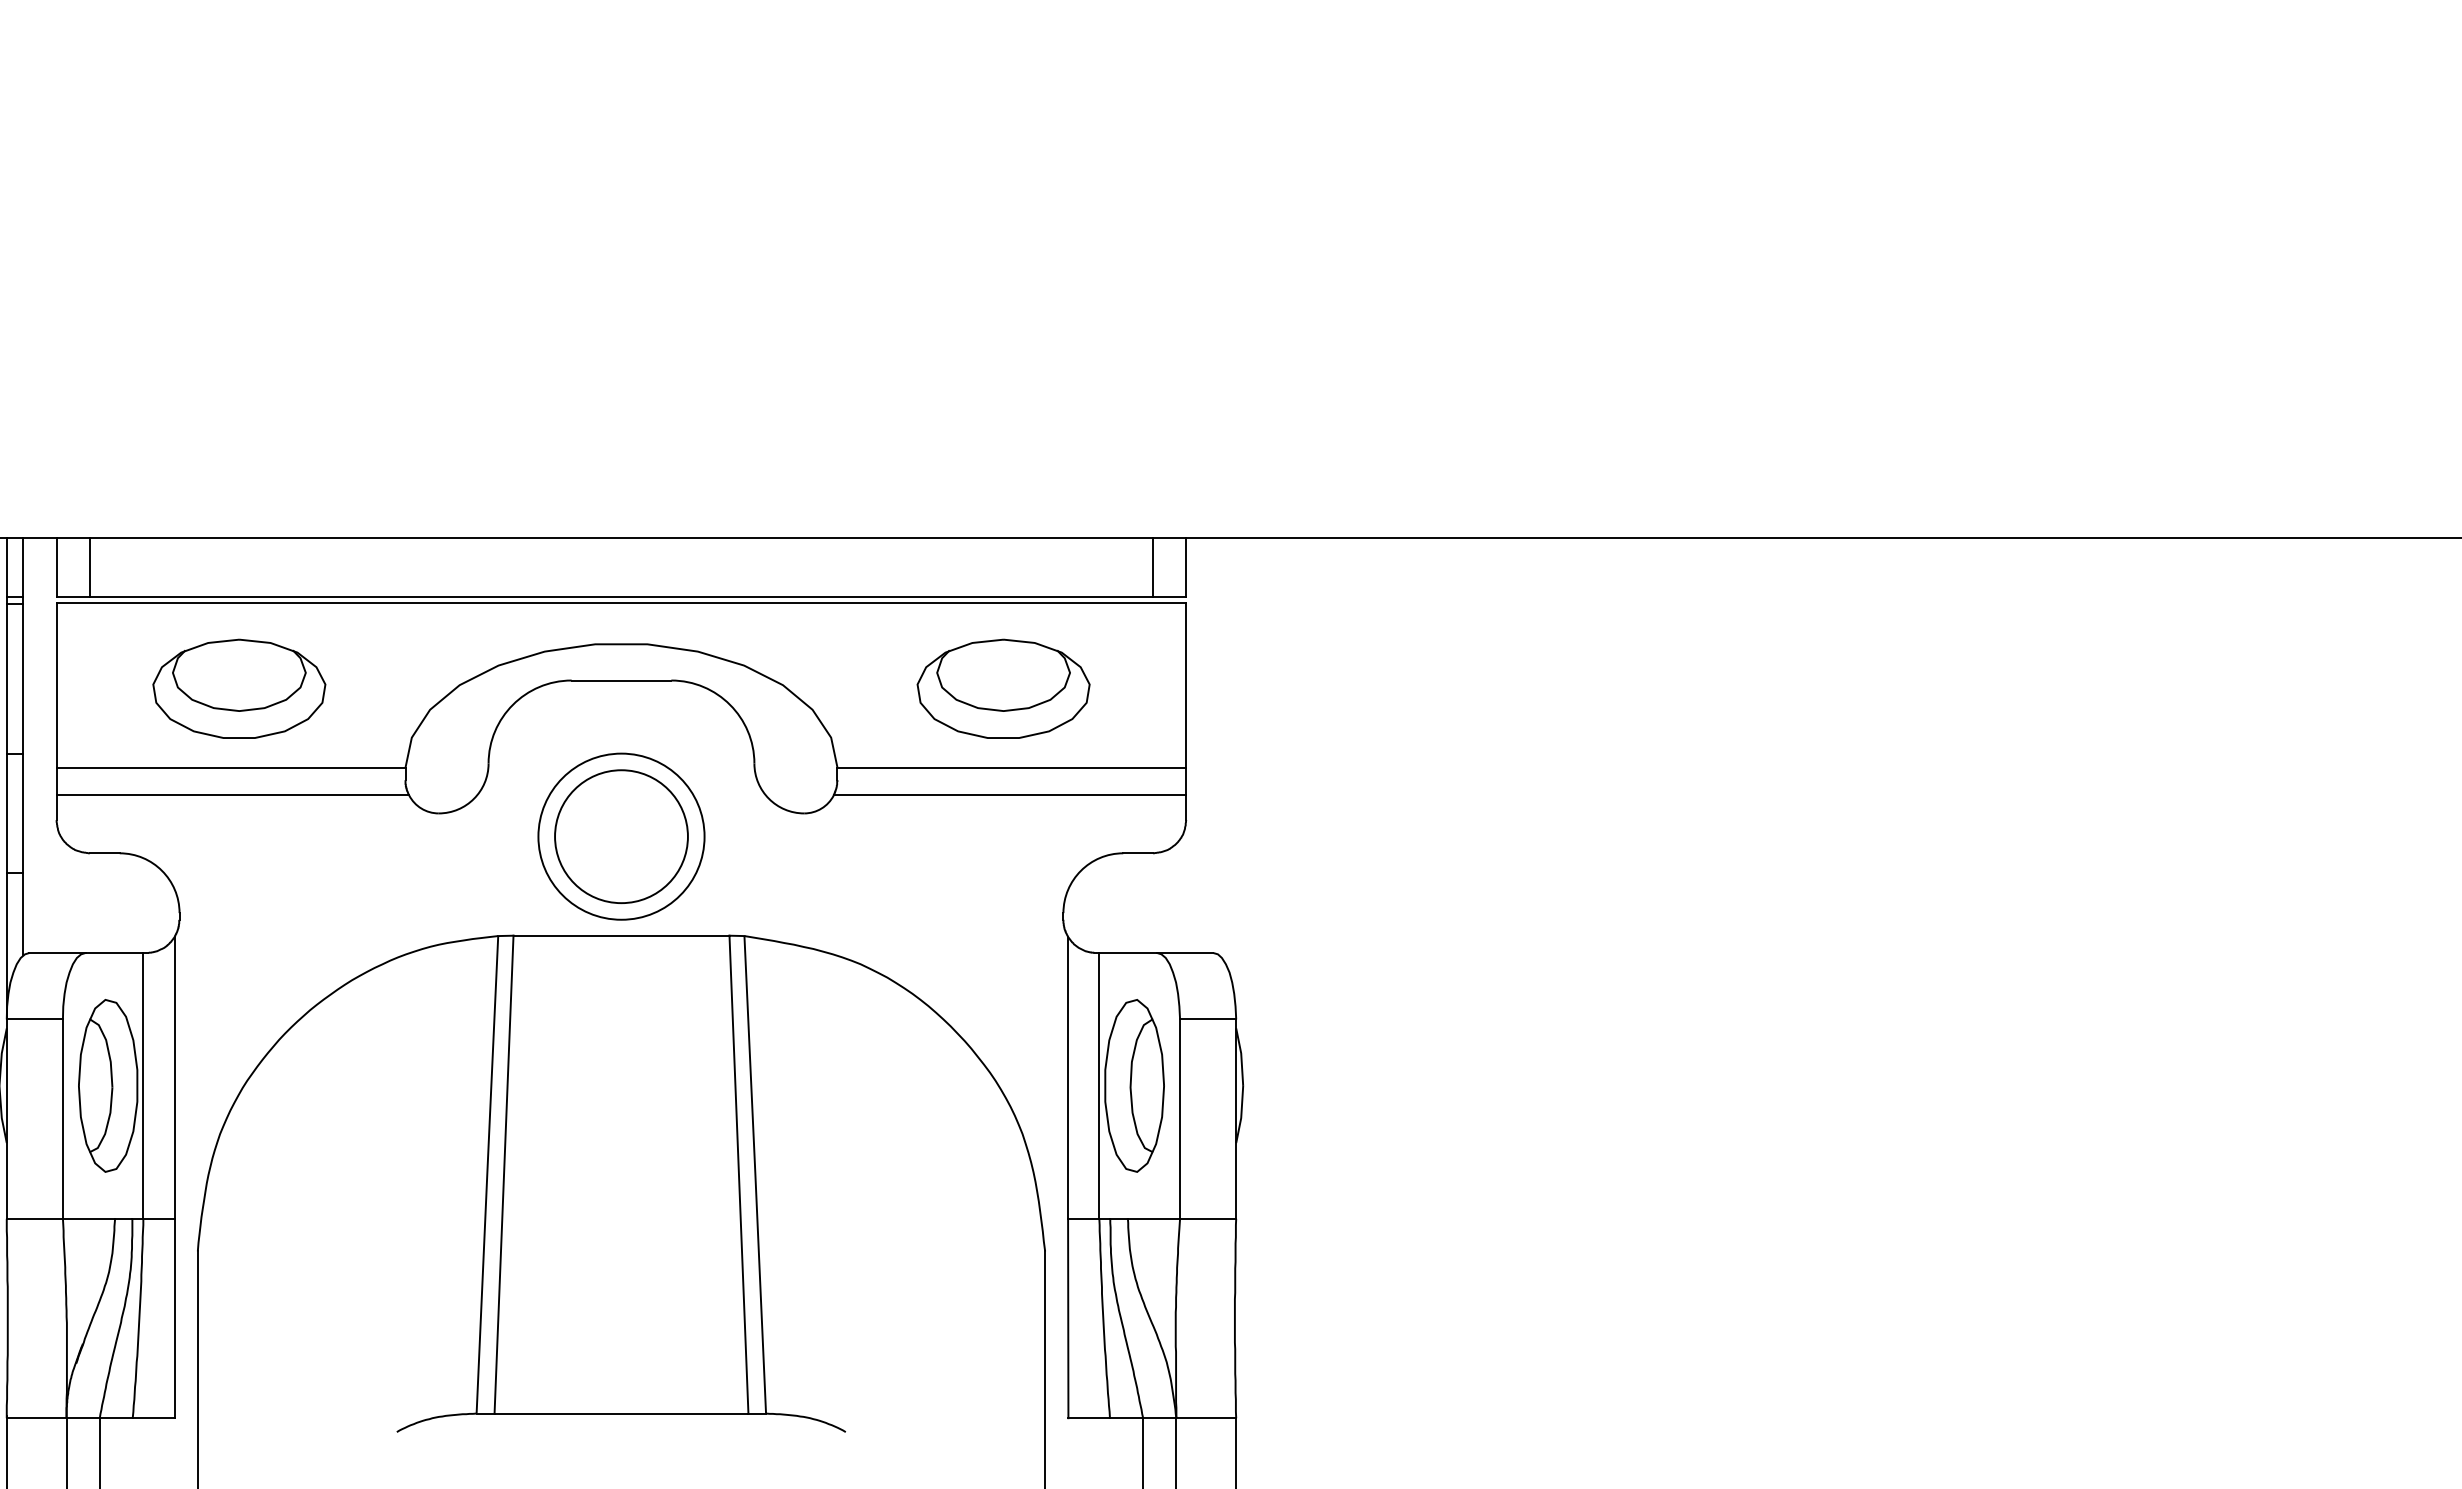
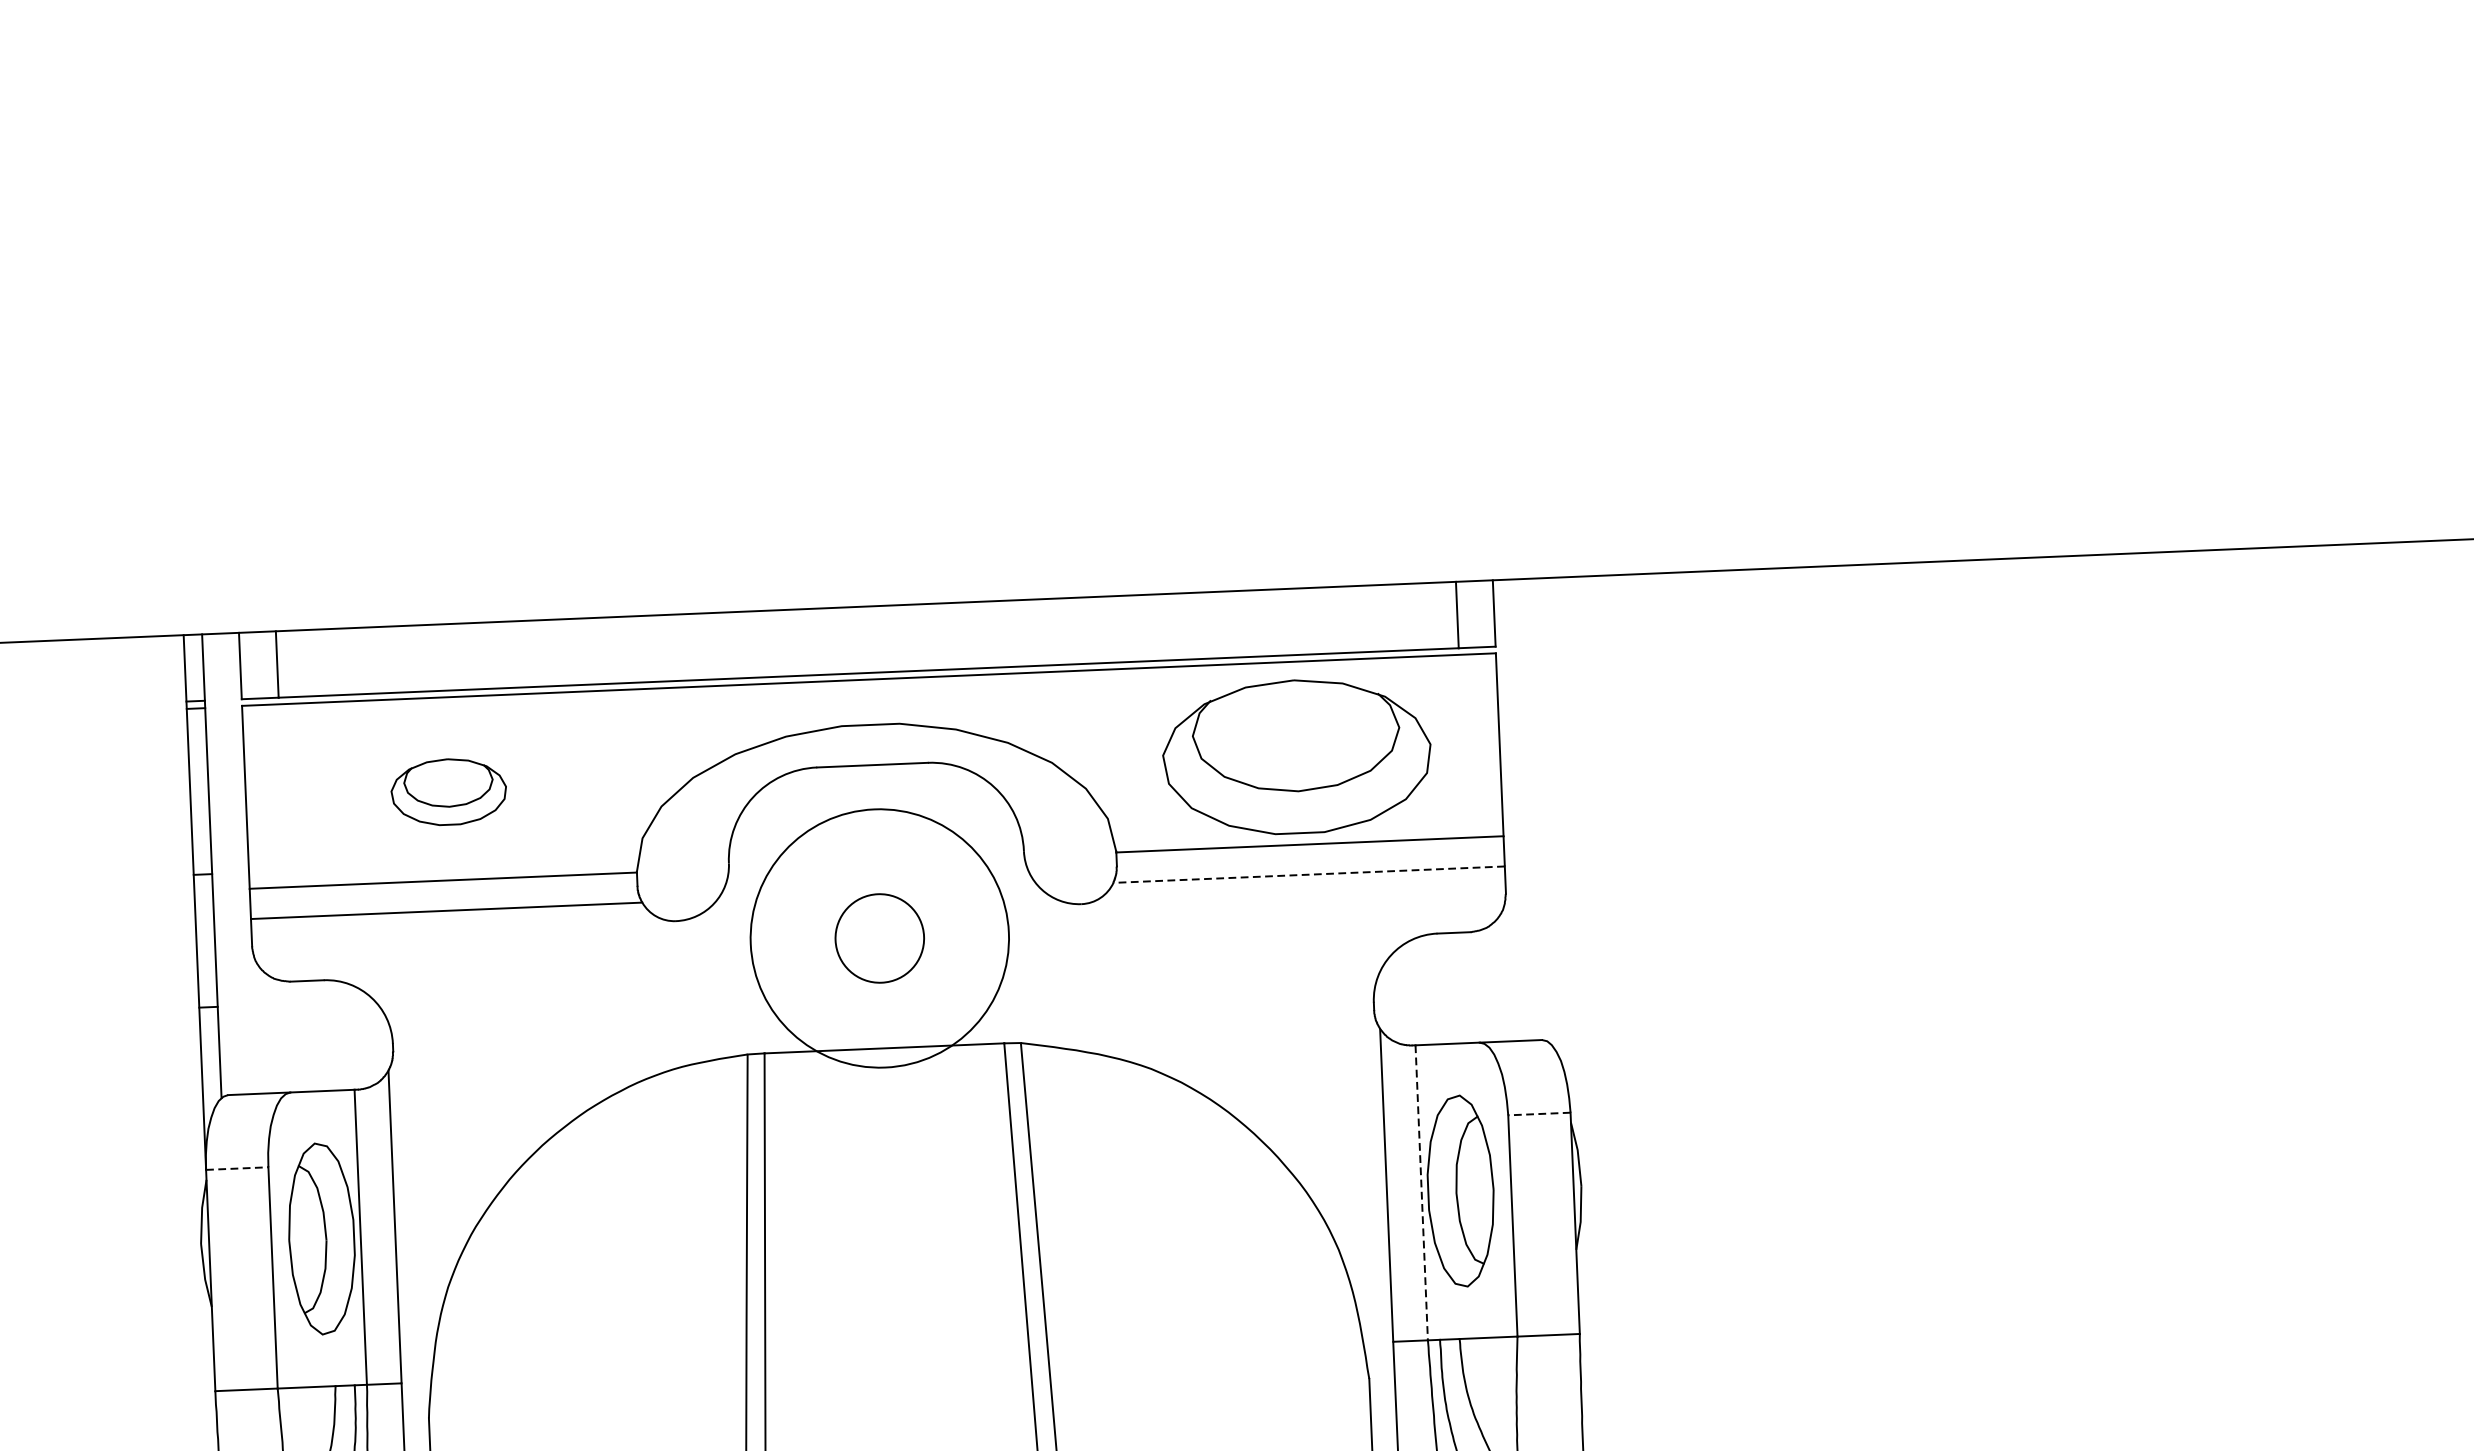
part: (239, 688) -> (448, 791), size x0.6
part: (1003, 688) -> (1296, 756), size x1.4
line: (1009, 795) -> (1308, 874), solid -> dashed
circle: (621, 836) -> (879, 938), size x0.6
circle: (621, 836) -> (879, 938), size x1.4
line: (35, 1019) -> (237, 1168), solid -> dashed
line: (1207, 1019) -> (1538, 1114), solid -> dashed
line: (1099, 1085) -> (1421, 1192), solid -> dashed

